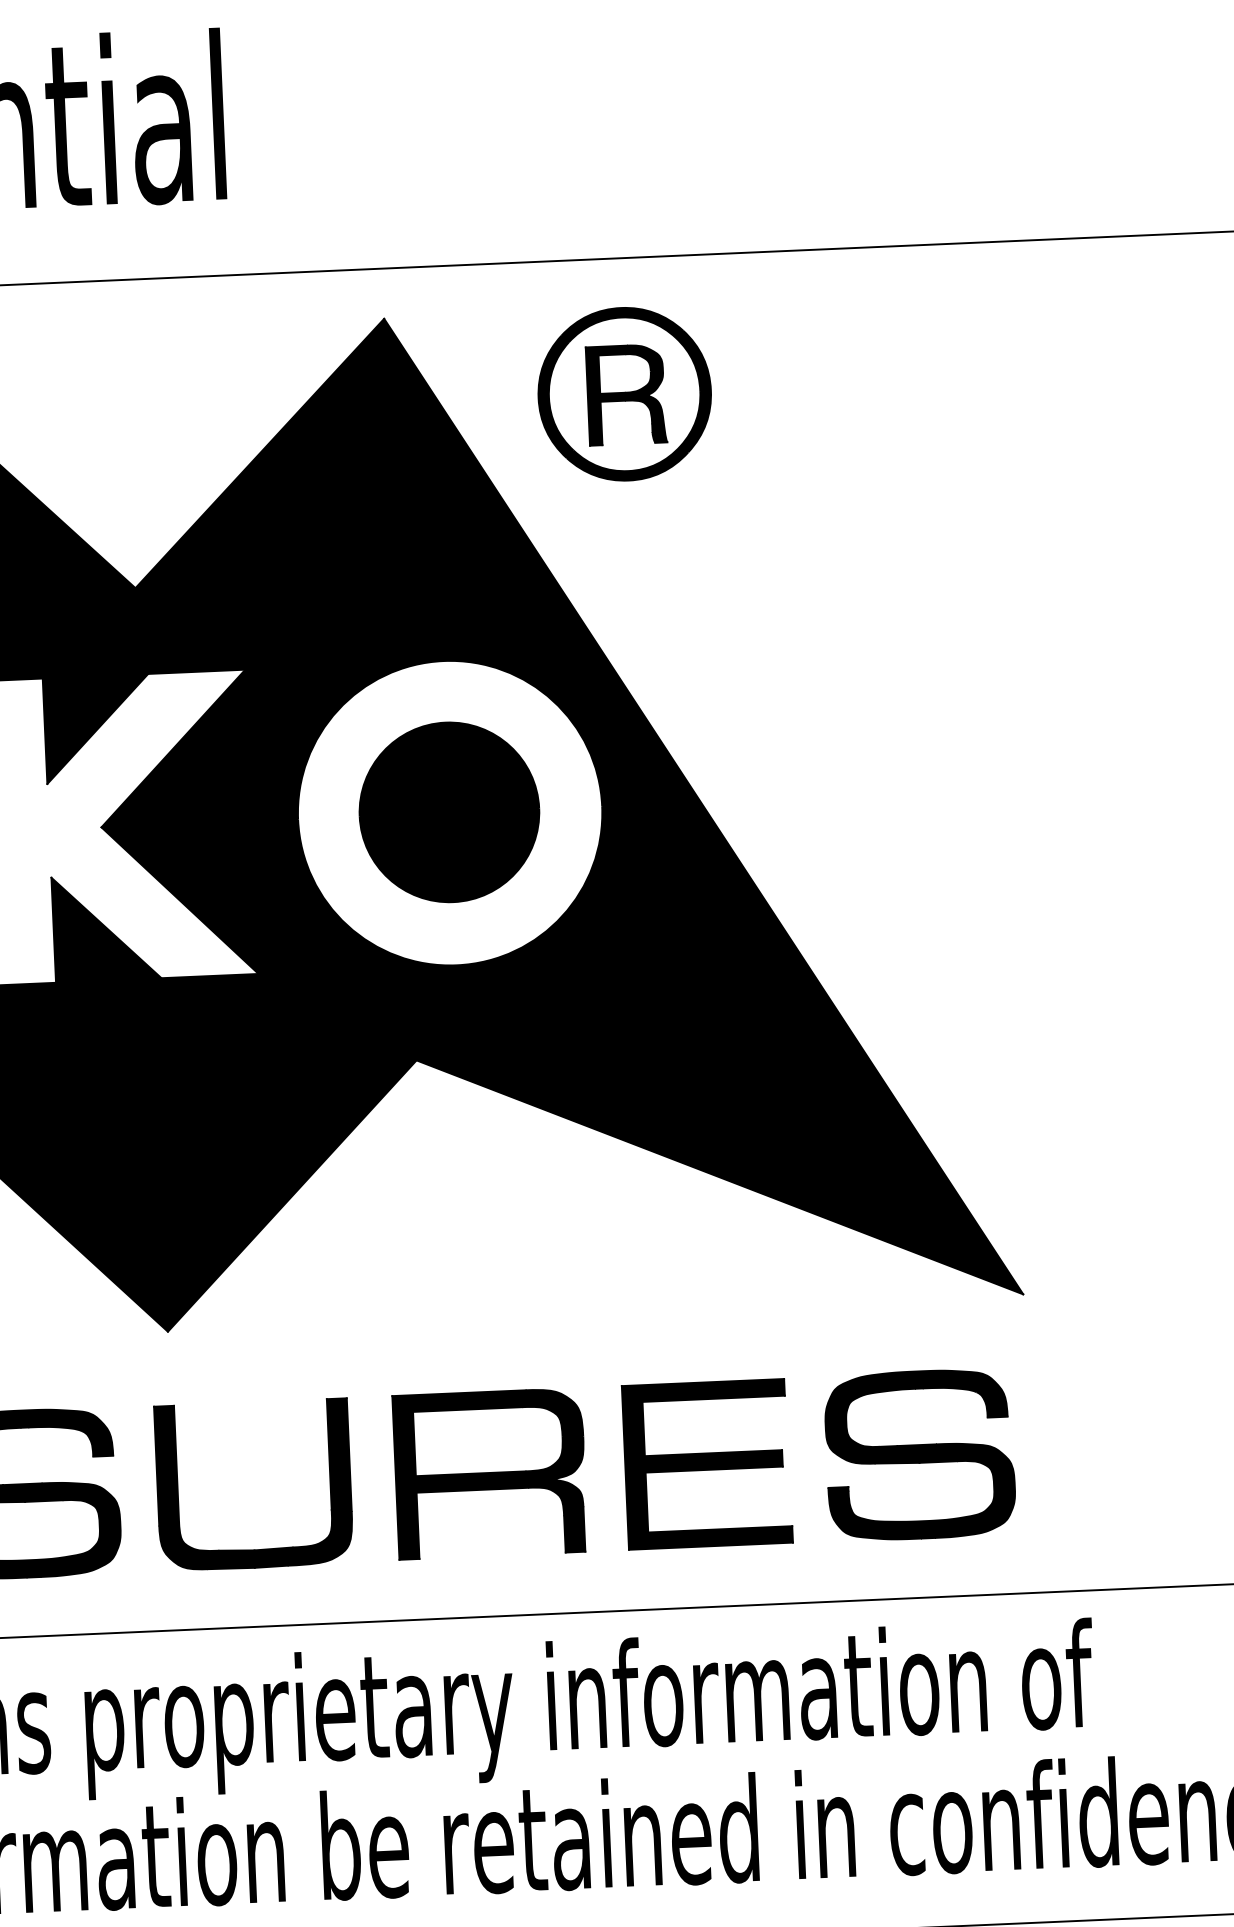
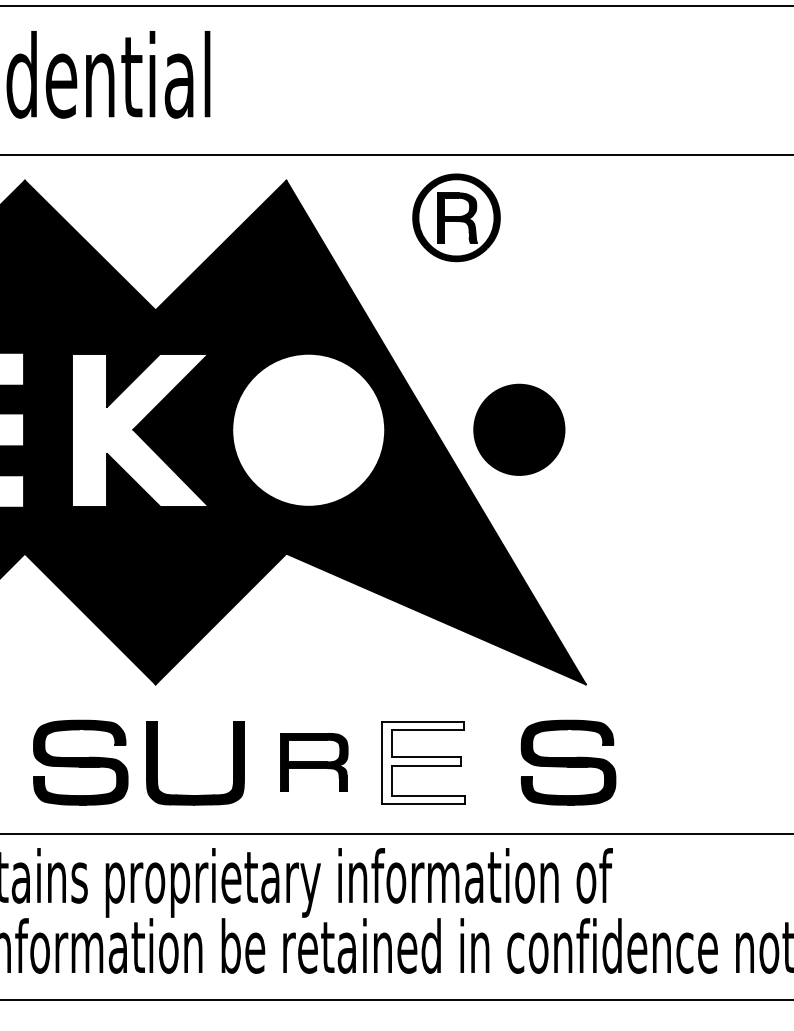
part: (624, 393) -> (456, 217), moved
part: (449, 811) -> (519, 429), moved
part: (920, 1454) -> (568, 762), moved
fill: (707, 1463) -> (423, 762), removed
part: (490, 1473) -> (314, 762), size x0.7

